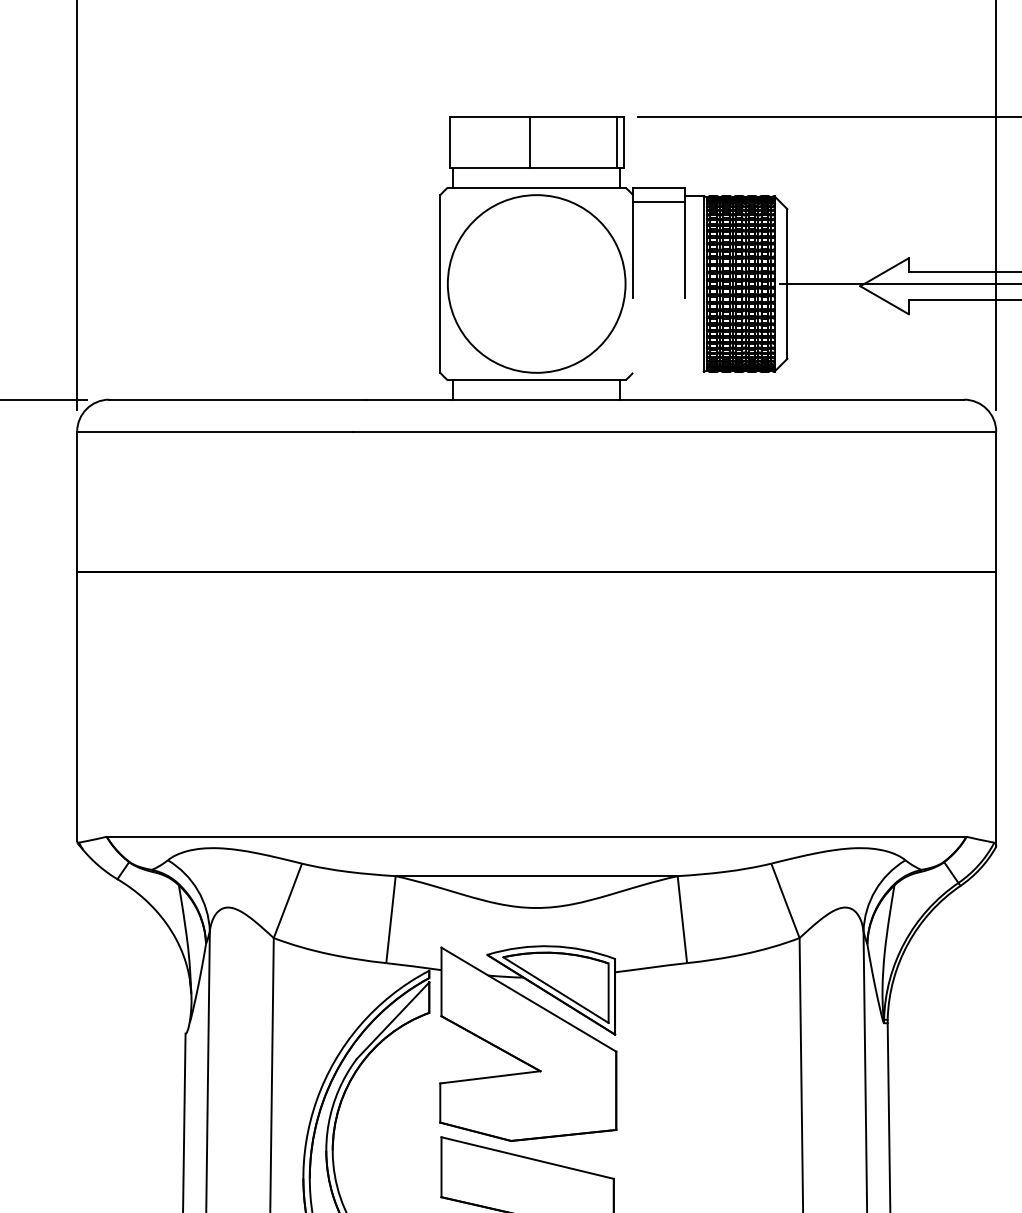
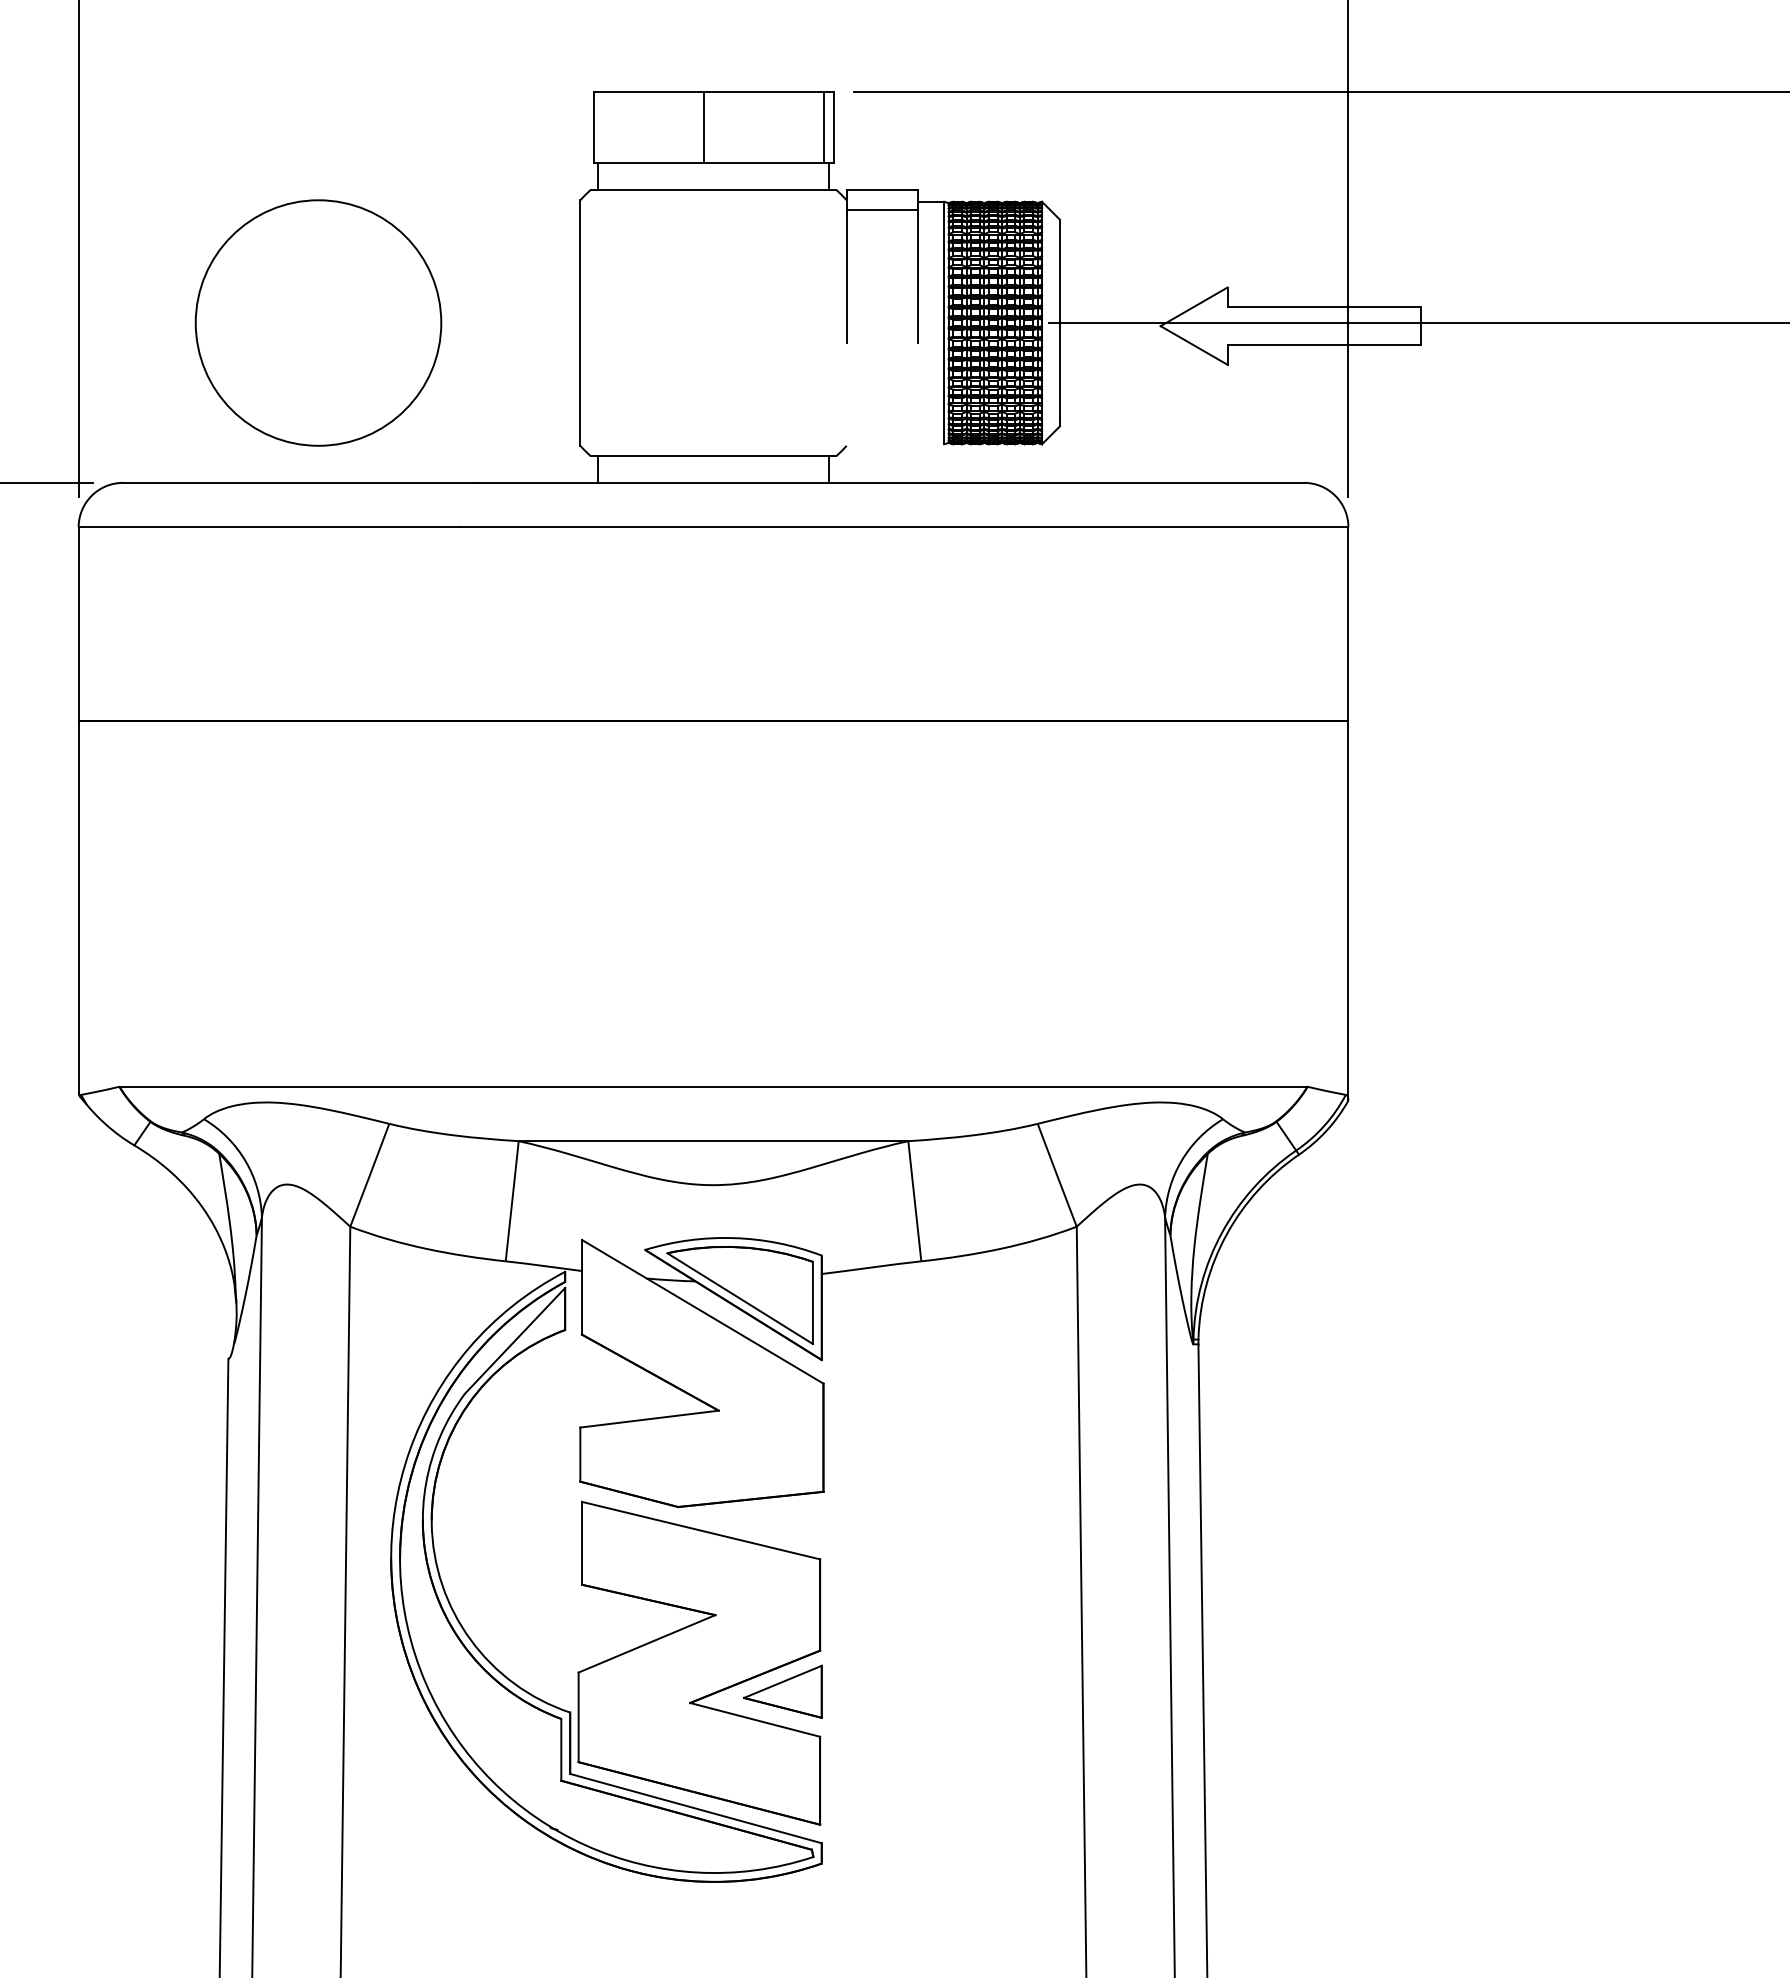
circle: (536, 283) -> (318, 322), moved

